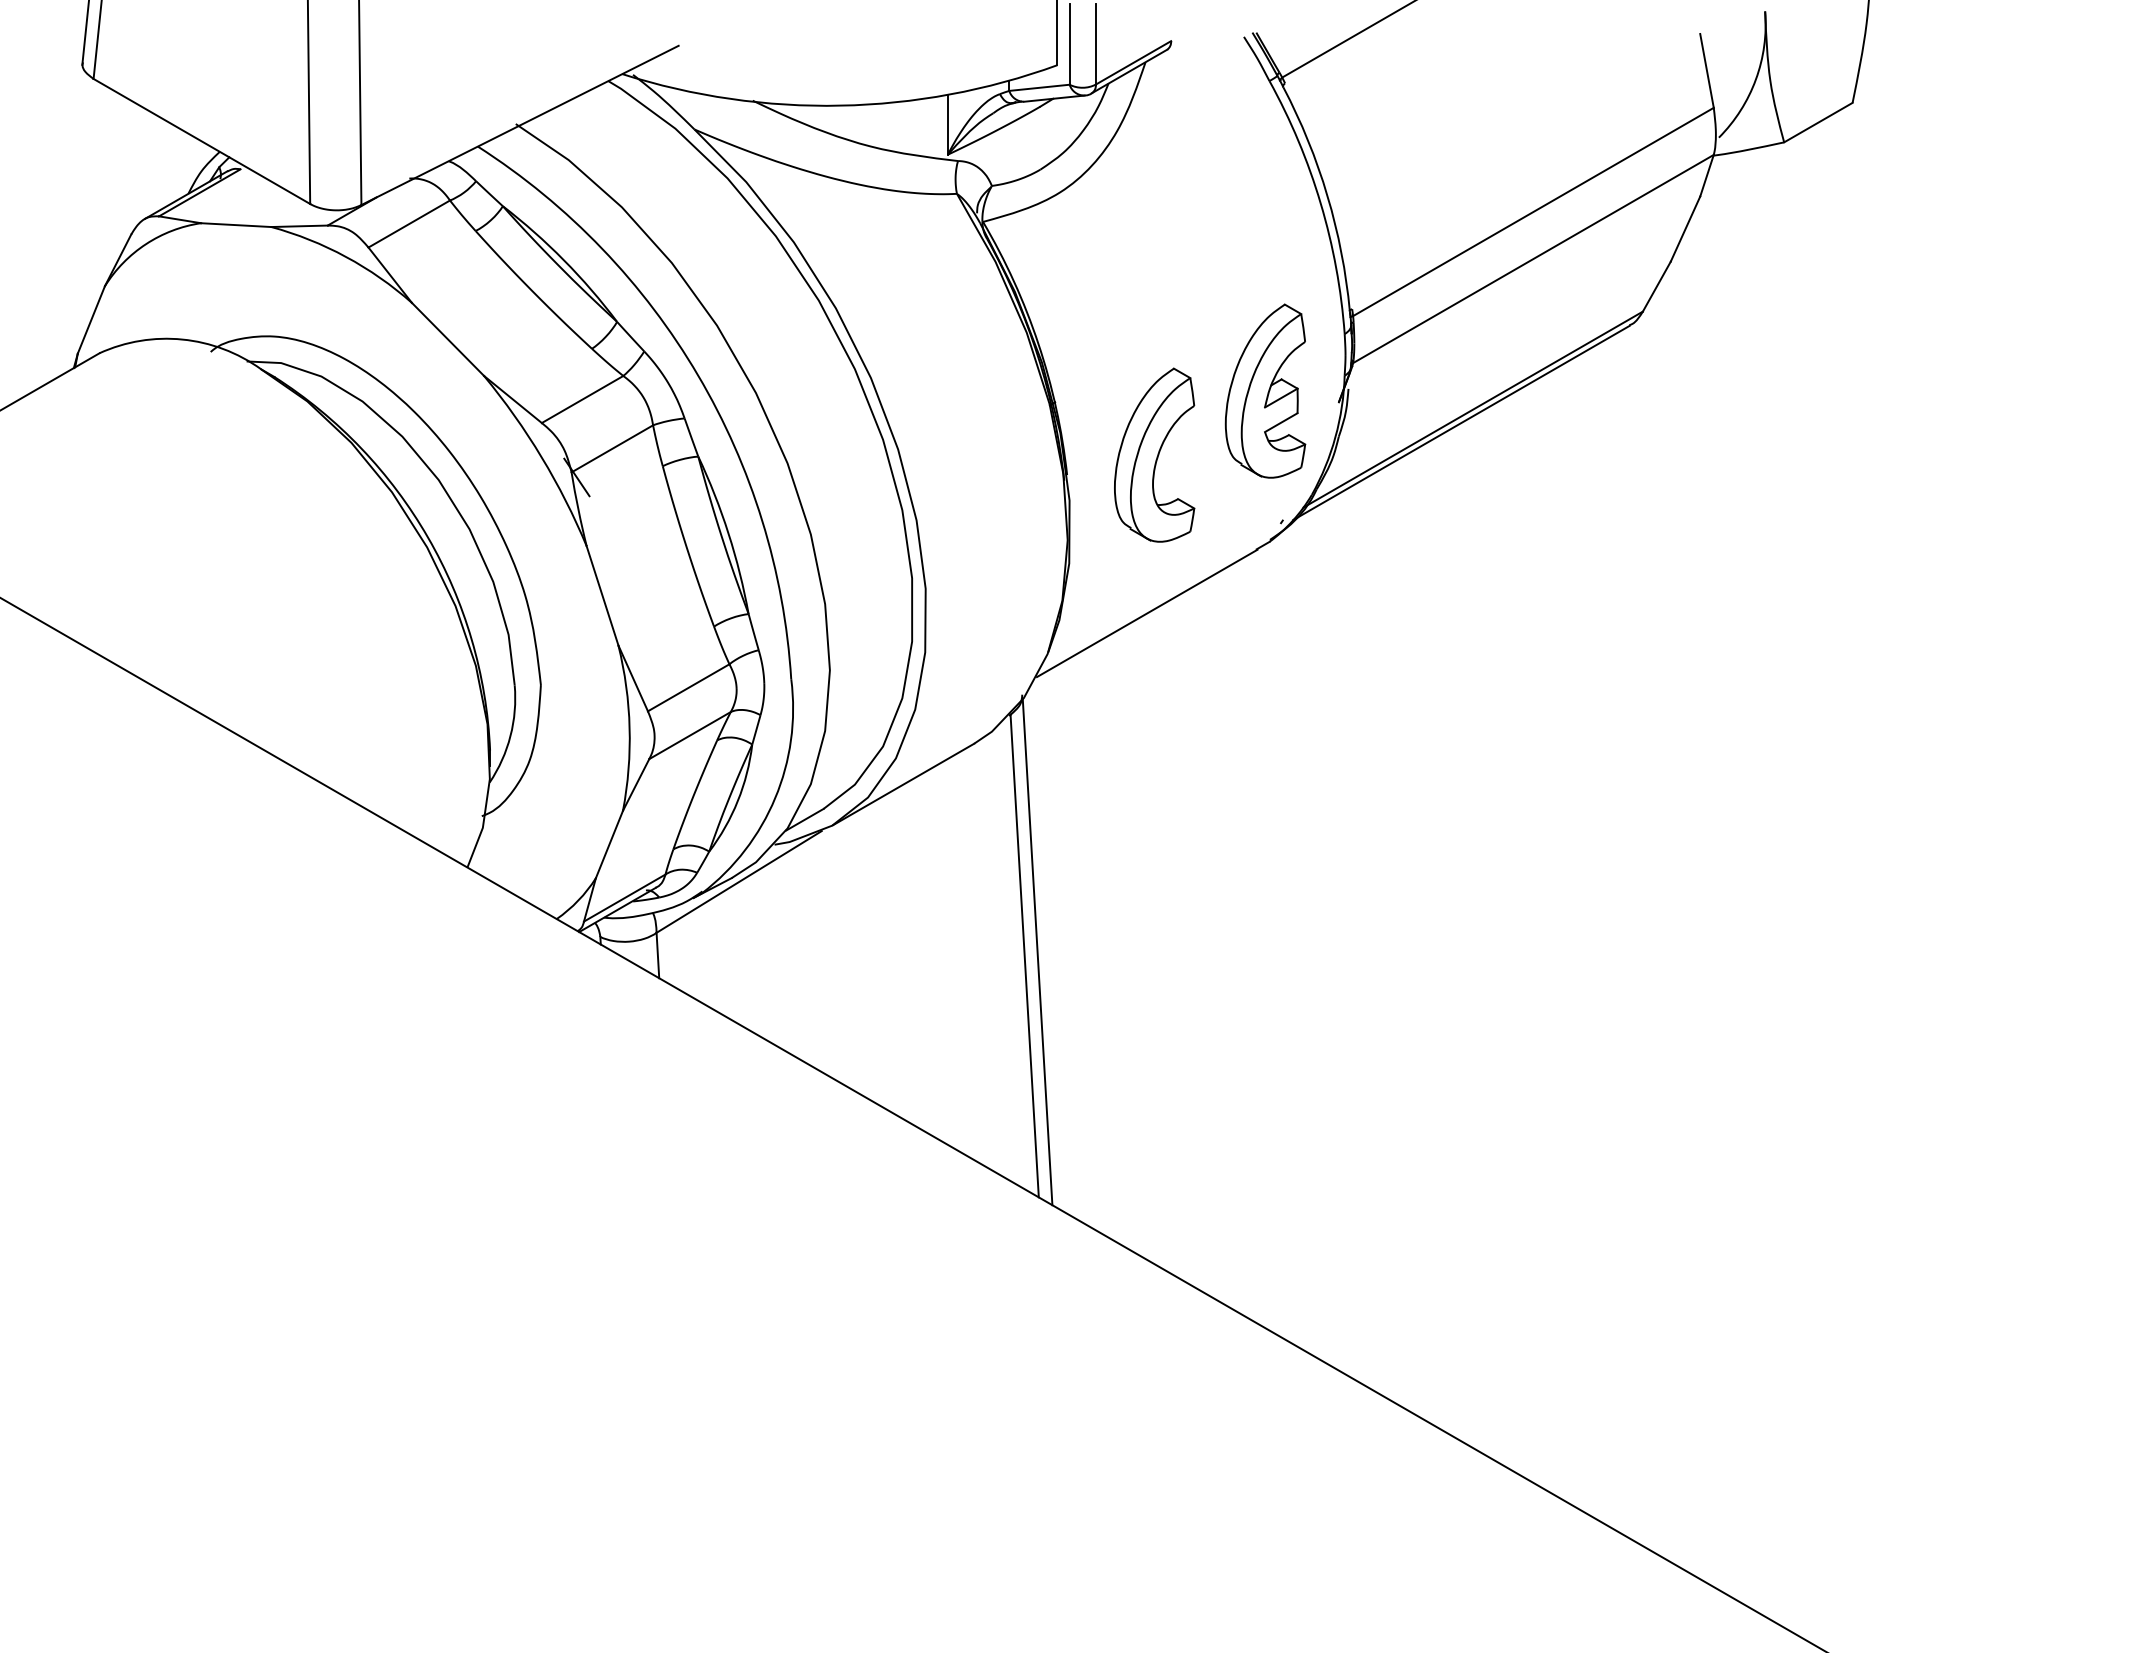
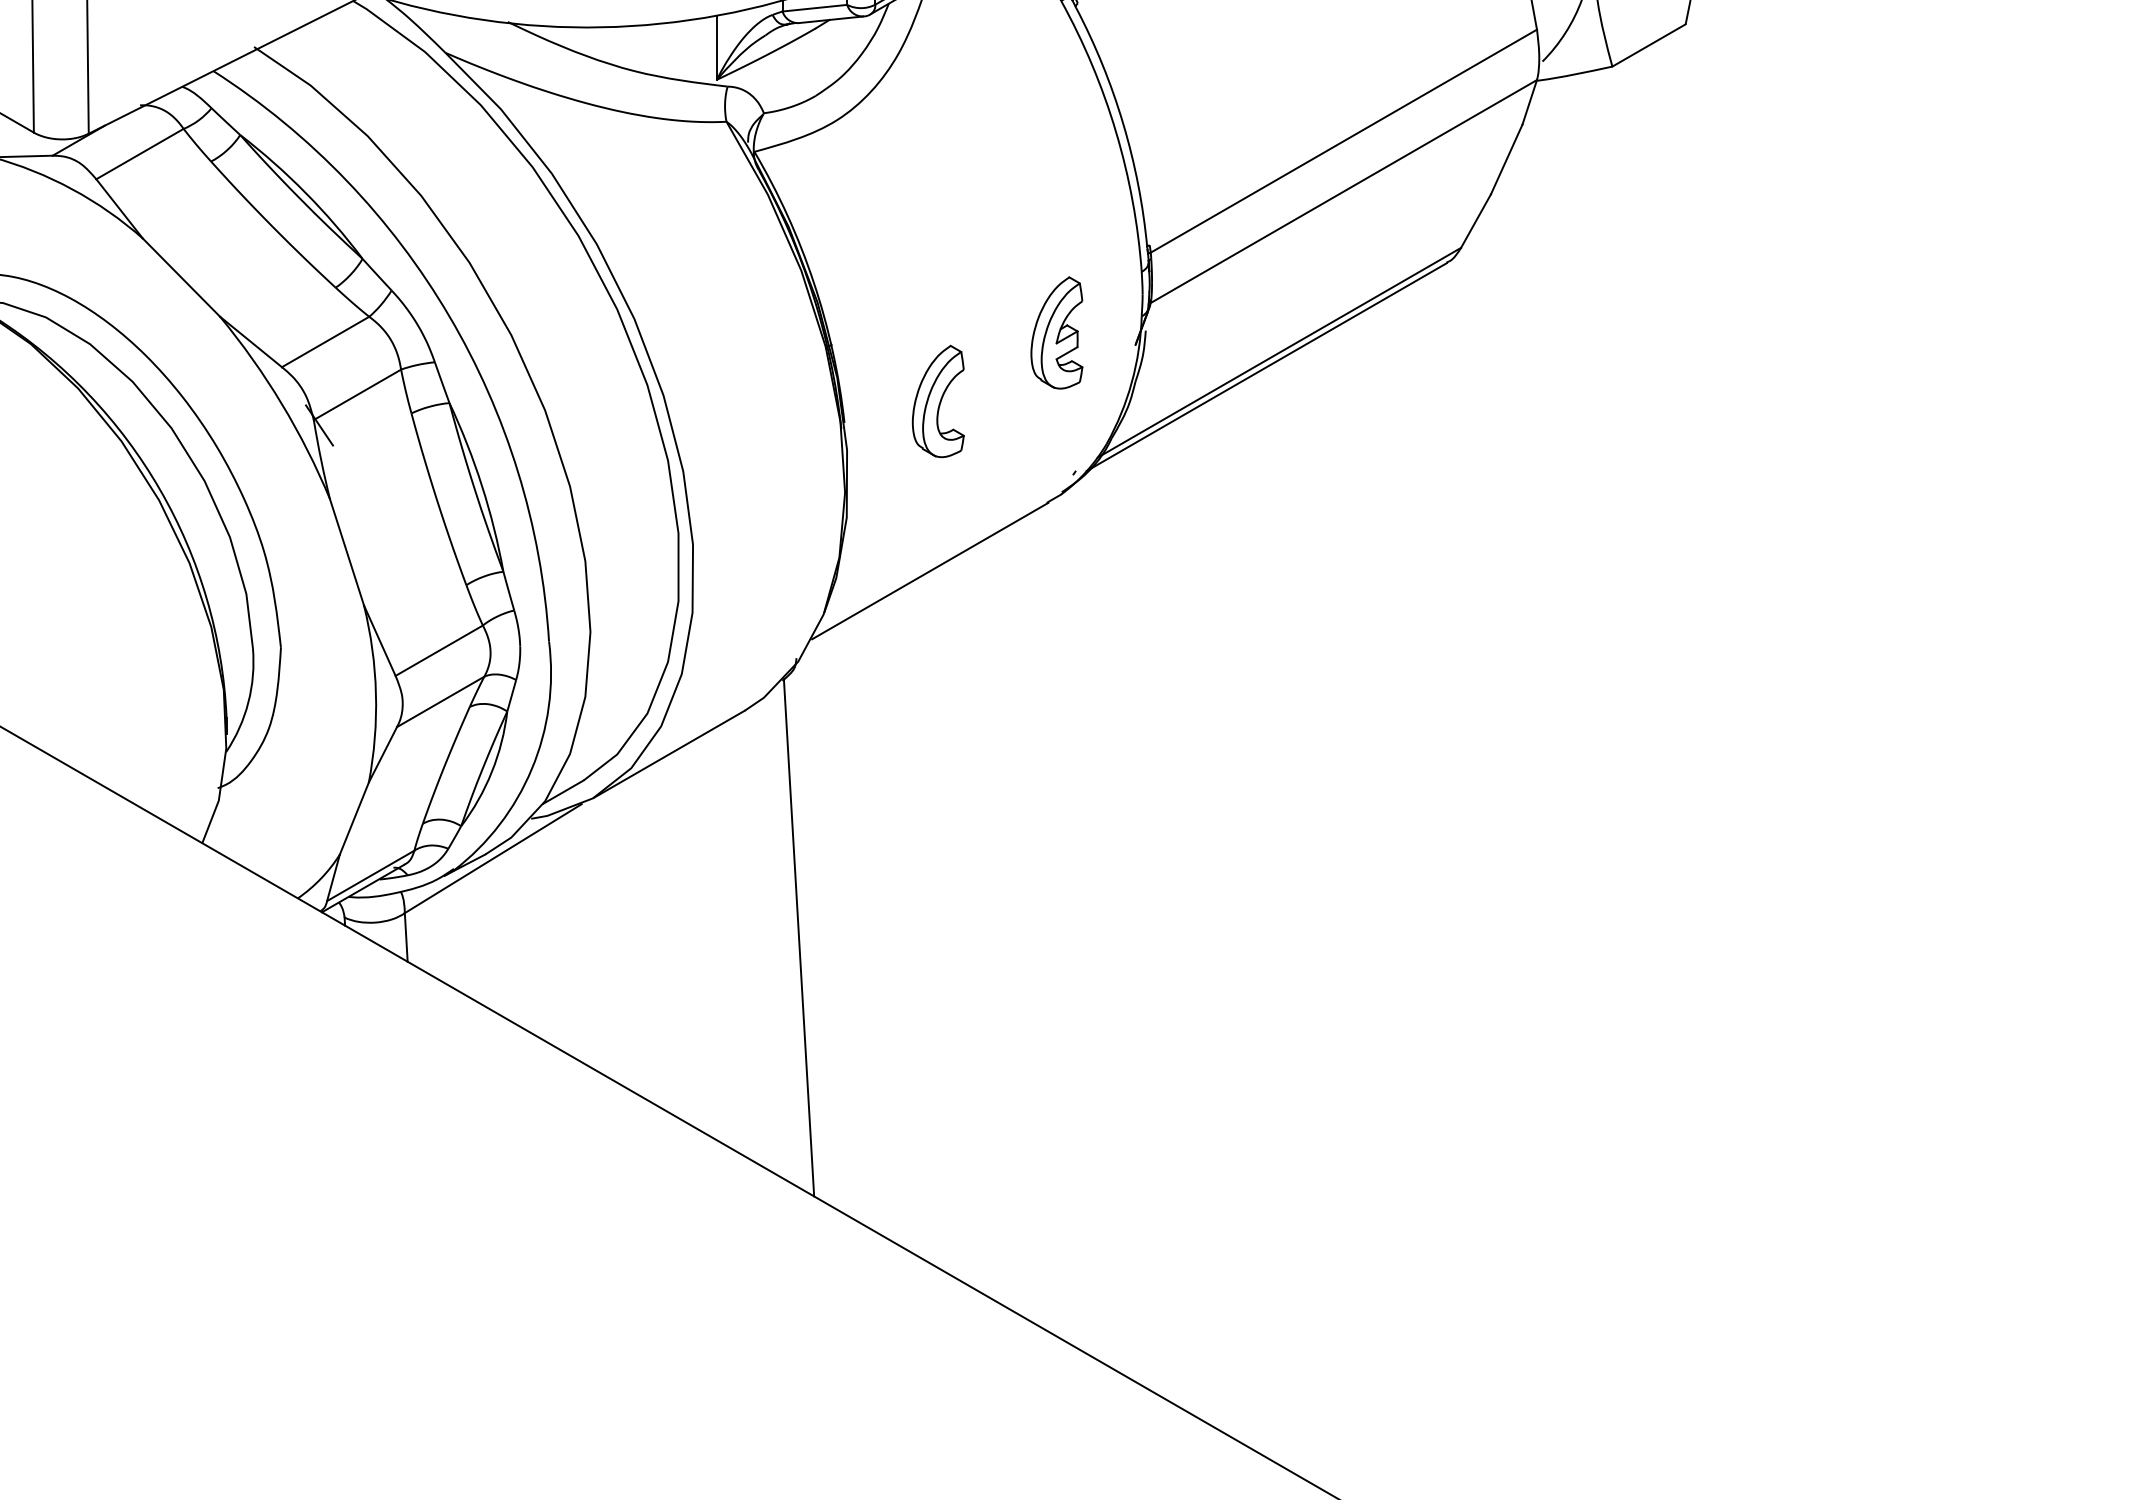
part: (1265, 390) -> (1056, 332), size x0.6
part: (1154, 454) -> (938, 400), size x0.6
line: (1037, 952) -> (812, 934), removed

